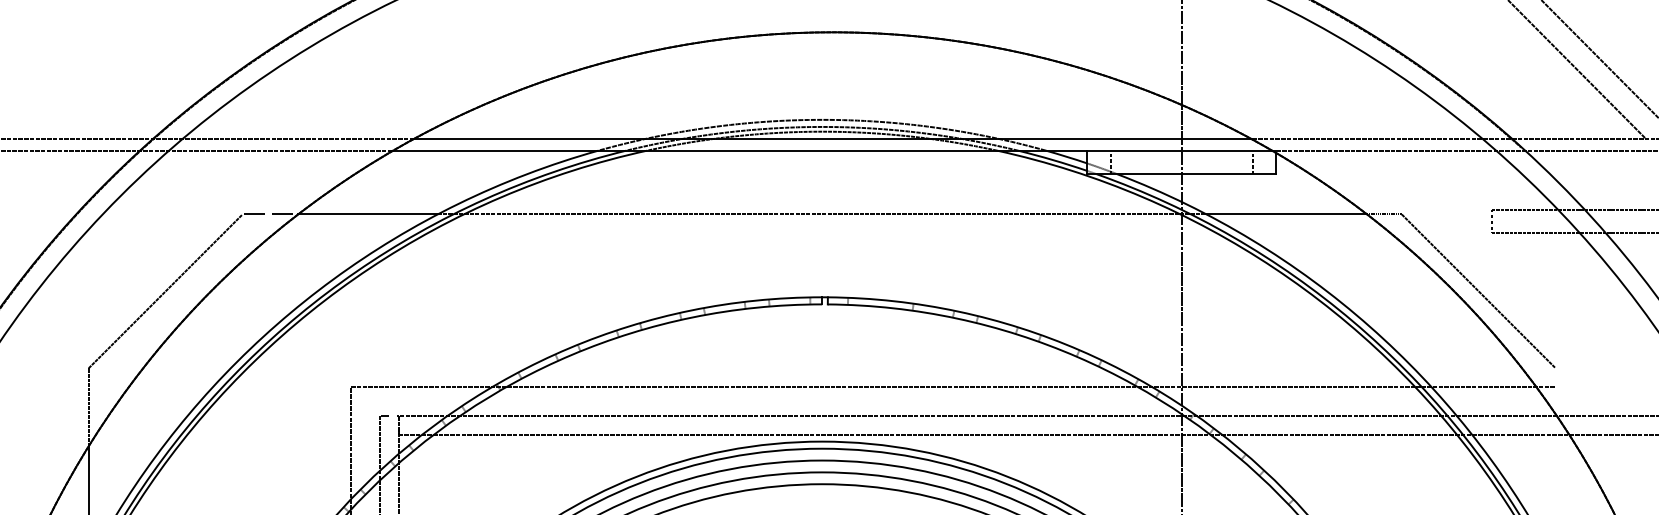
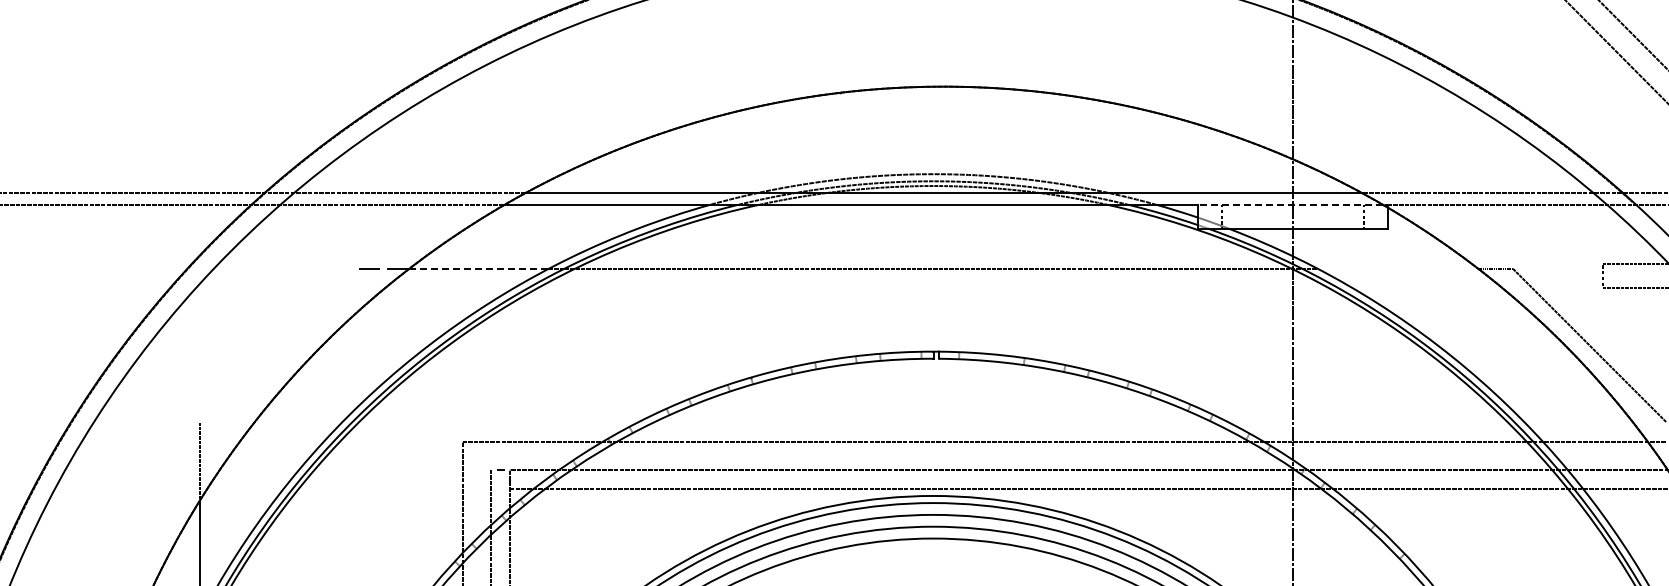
line: (1179, 150) -> (1290, 204), solid -> dashed
line: (368, 214) -> (479, 268), solid -> dashed
line: (1286, 214) -> (1397, 268), removed
line: (165, 291) -> (276, 345), removed

